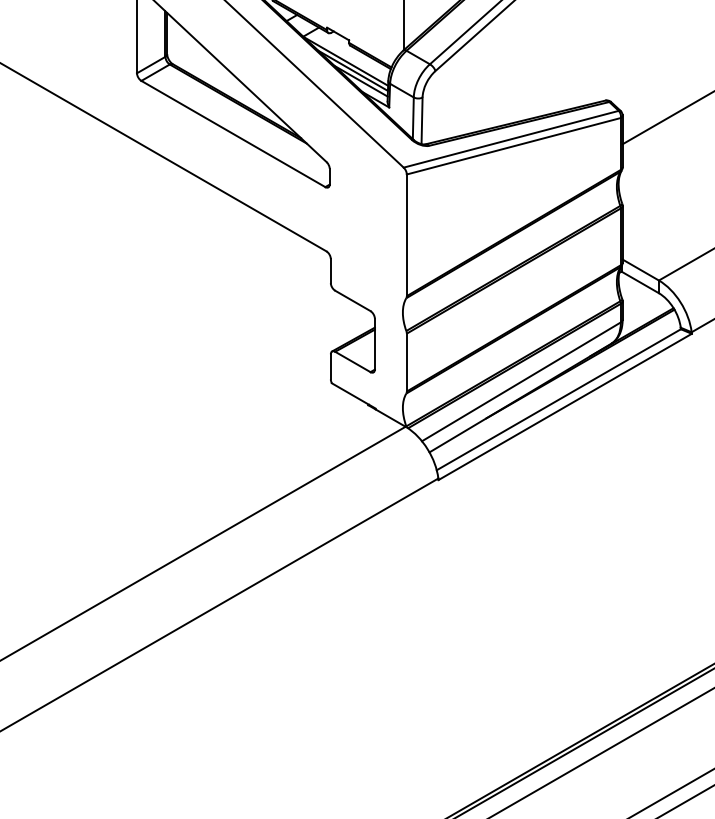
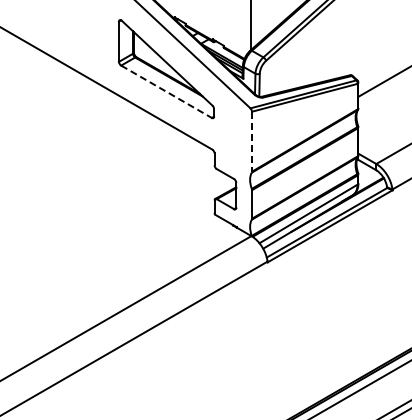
line: (233, 135) -> (166, 92), solid -> dashed
line: (407, 234) -> (252, 141), solid -> dashed

